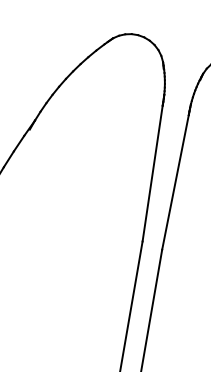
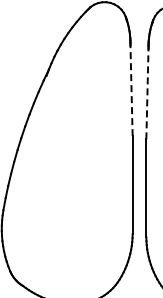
line: (152, 173) -> (131, 90), solid -> dashed
line: (175, 181) -> (147, 93), solid -> dashed

